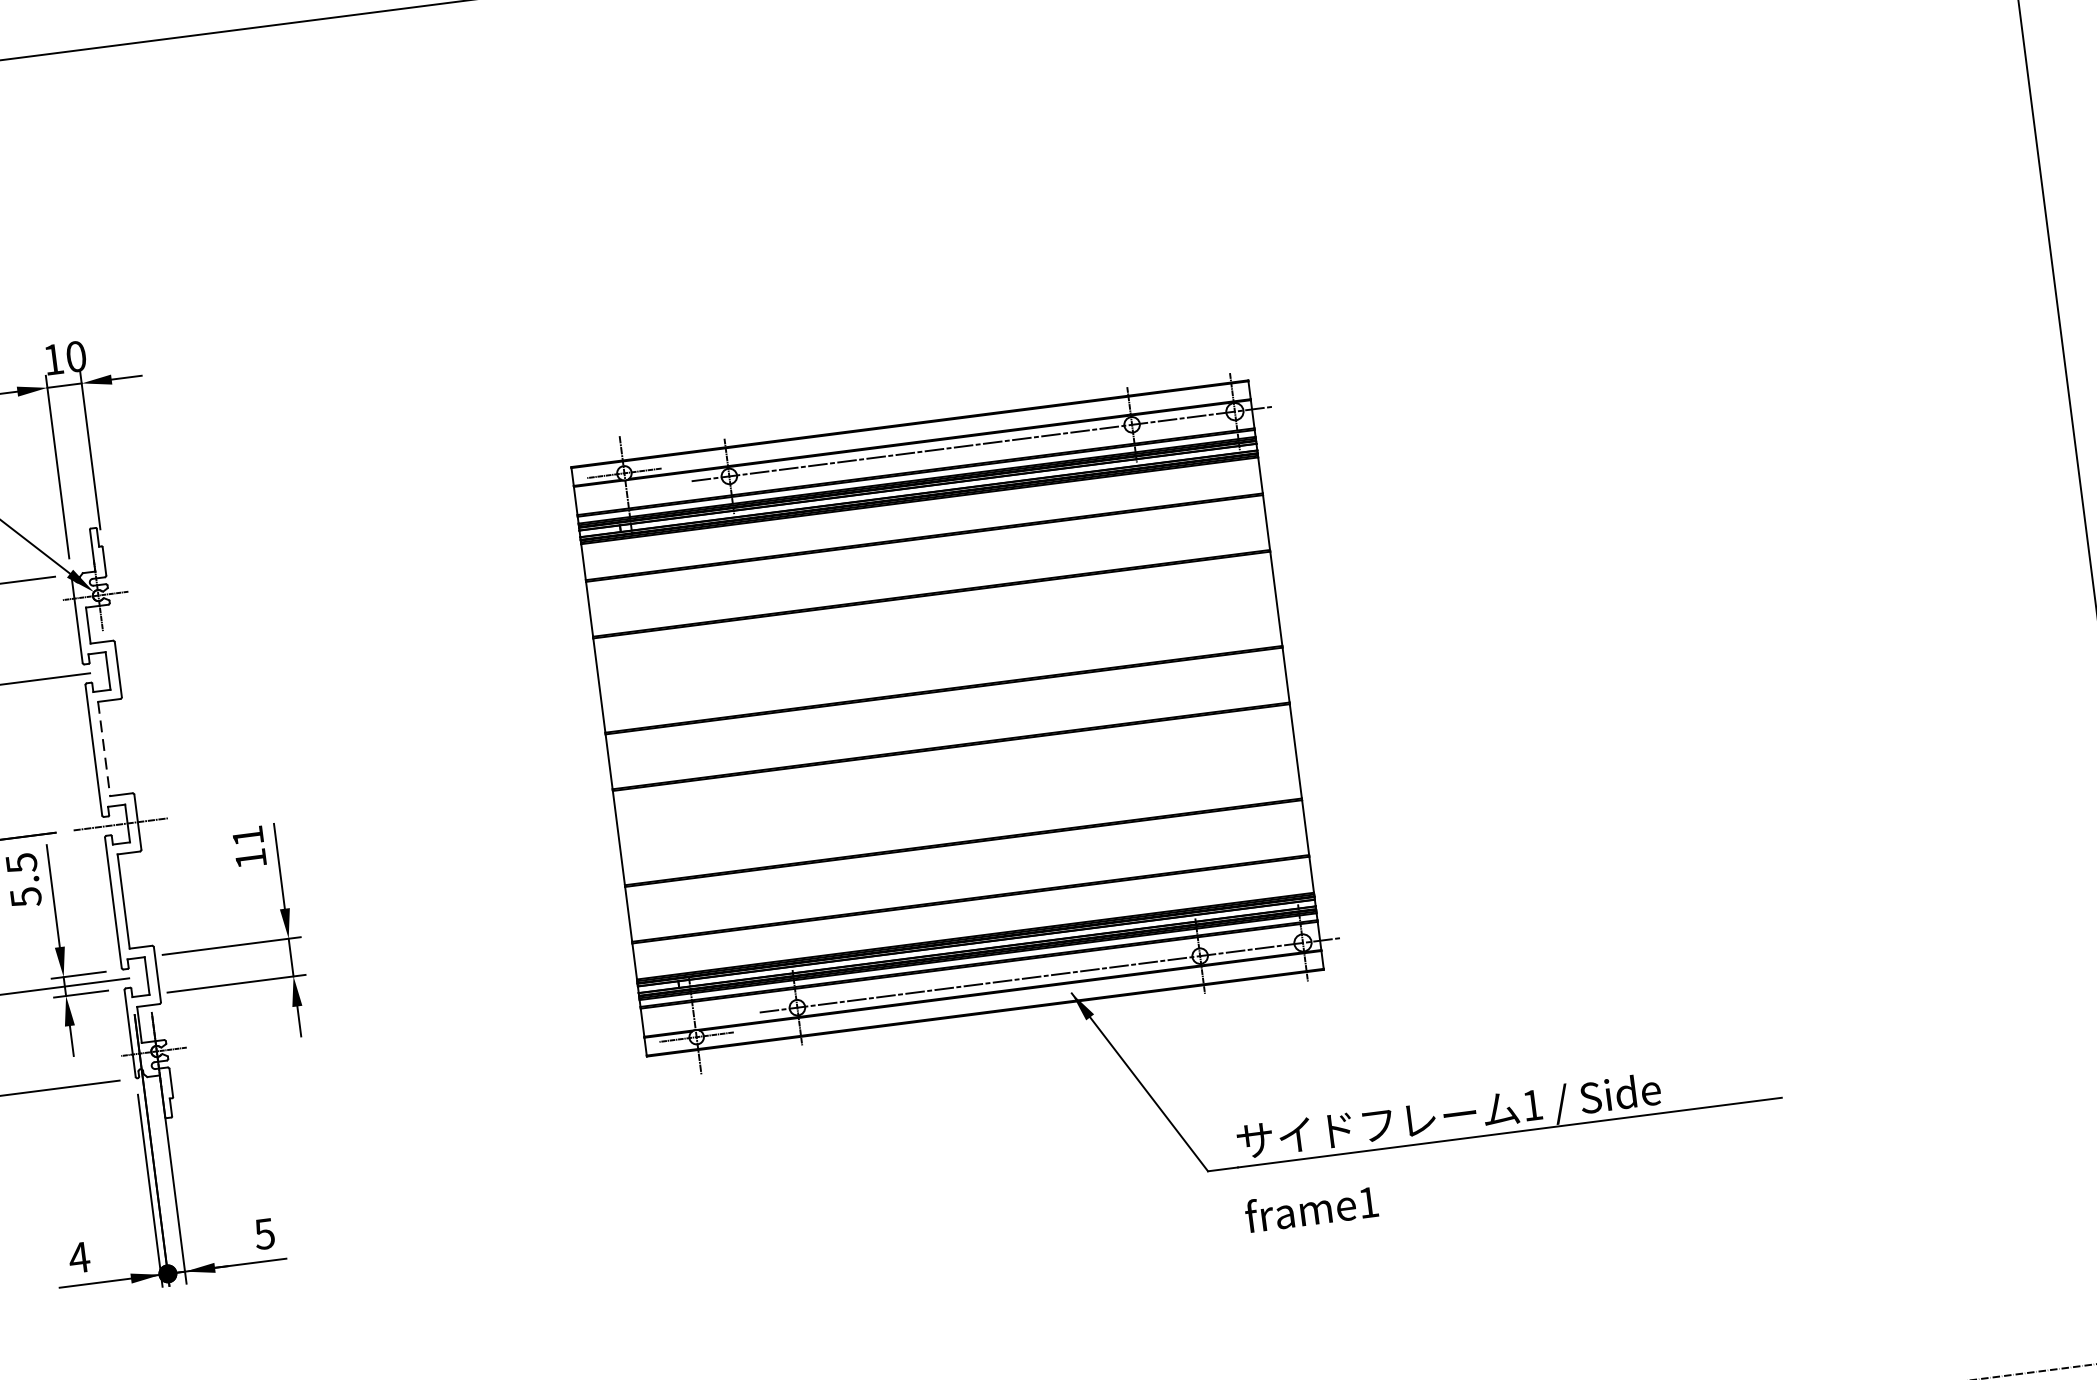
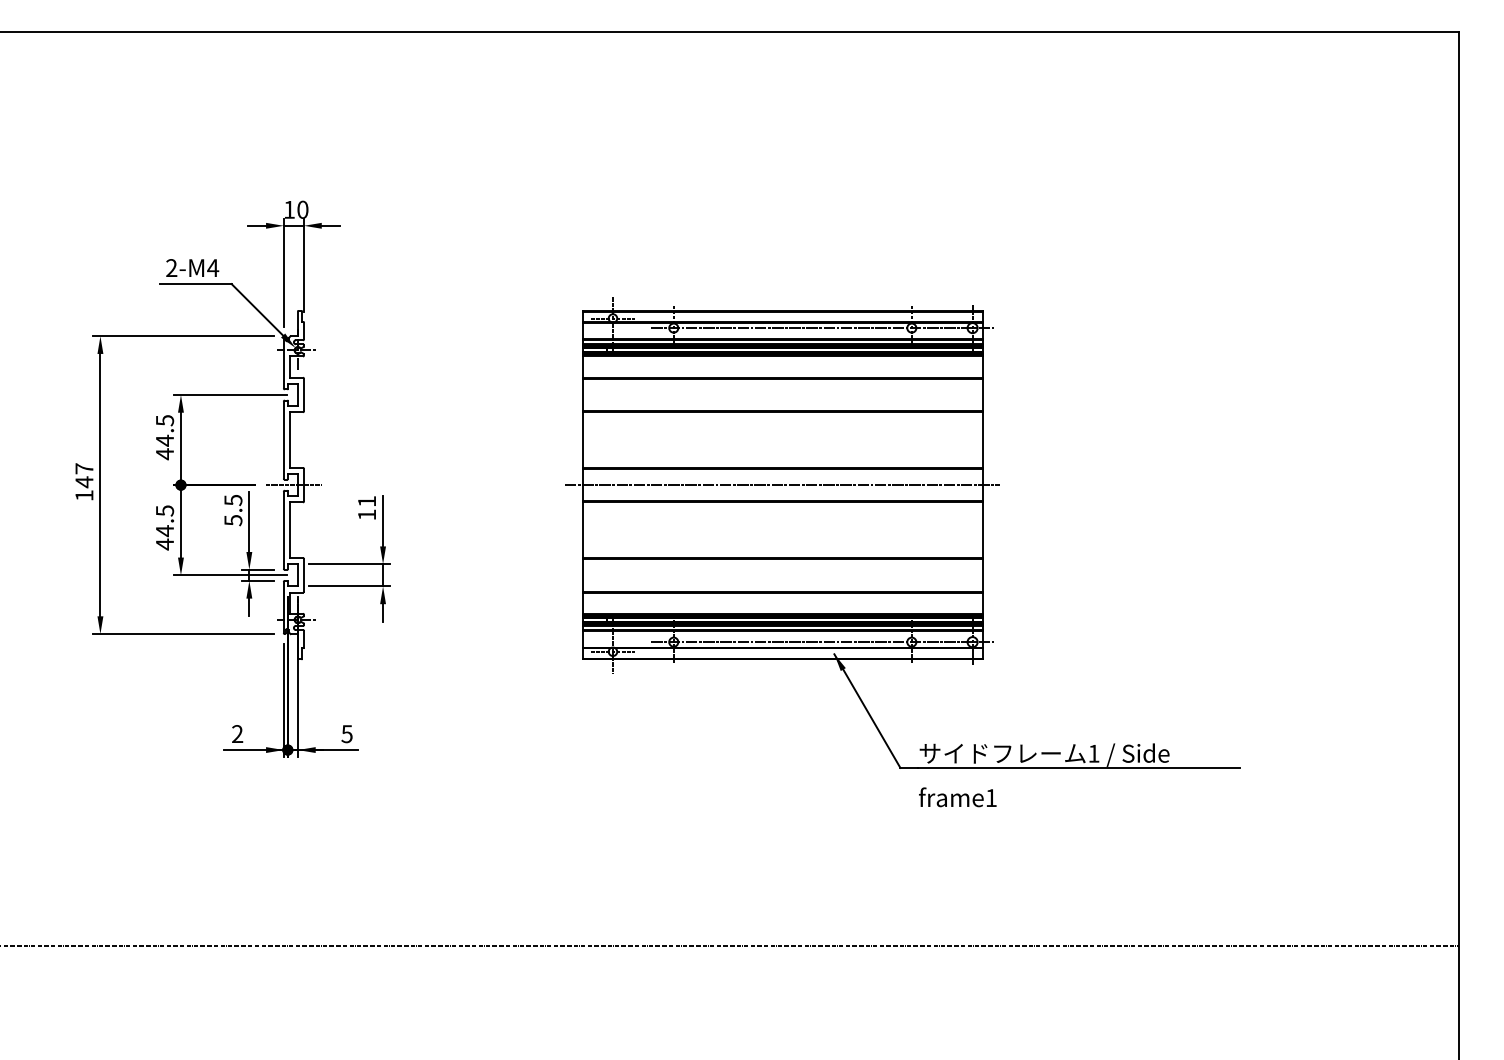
line: (947, 719) -> (782, 485), added
line: (103, 749) -> (289, 440), dashed -> solid
text: (79, 1256) -> (237, 733), 4 -> 2

